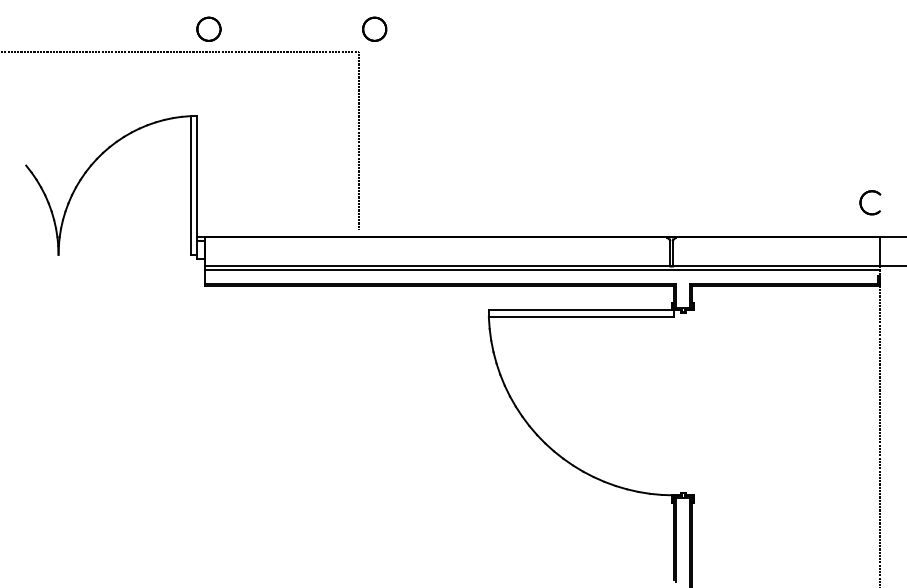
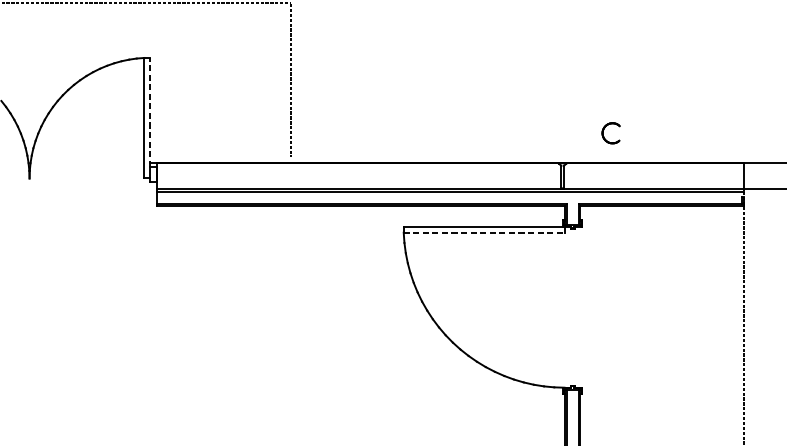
line: (197, 178) -> (150, 112), solid -> dashed
part: (862, 199) -> (604, 130), moved
line: (581, 317) -> (484, 233), solid -> dashed

